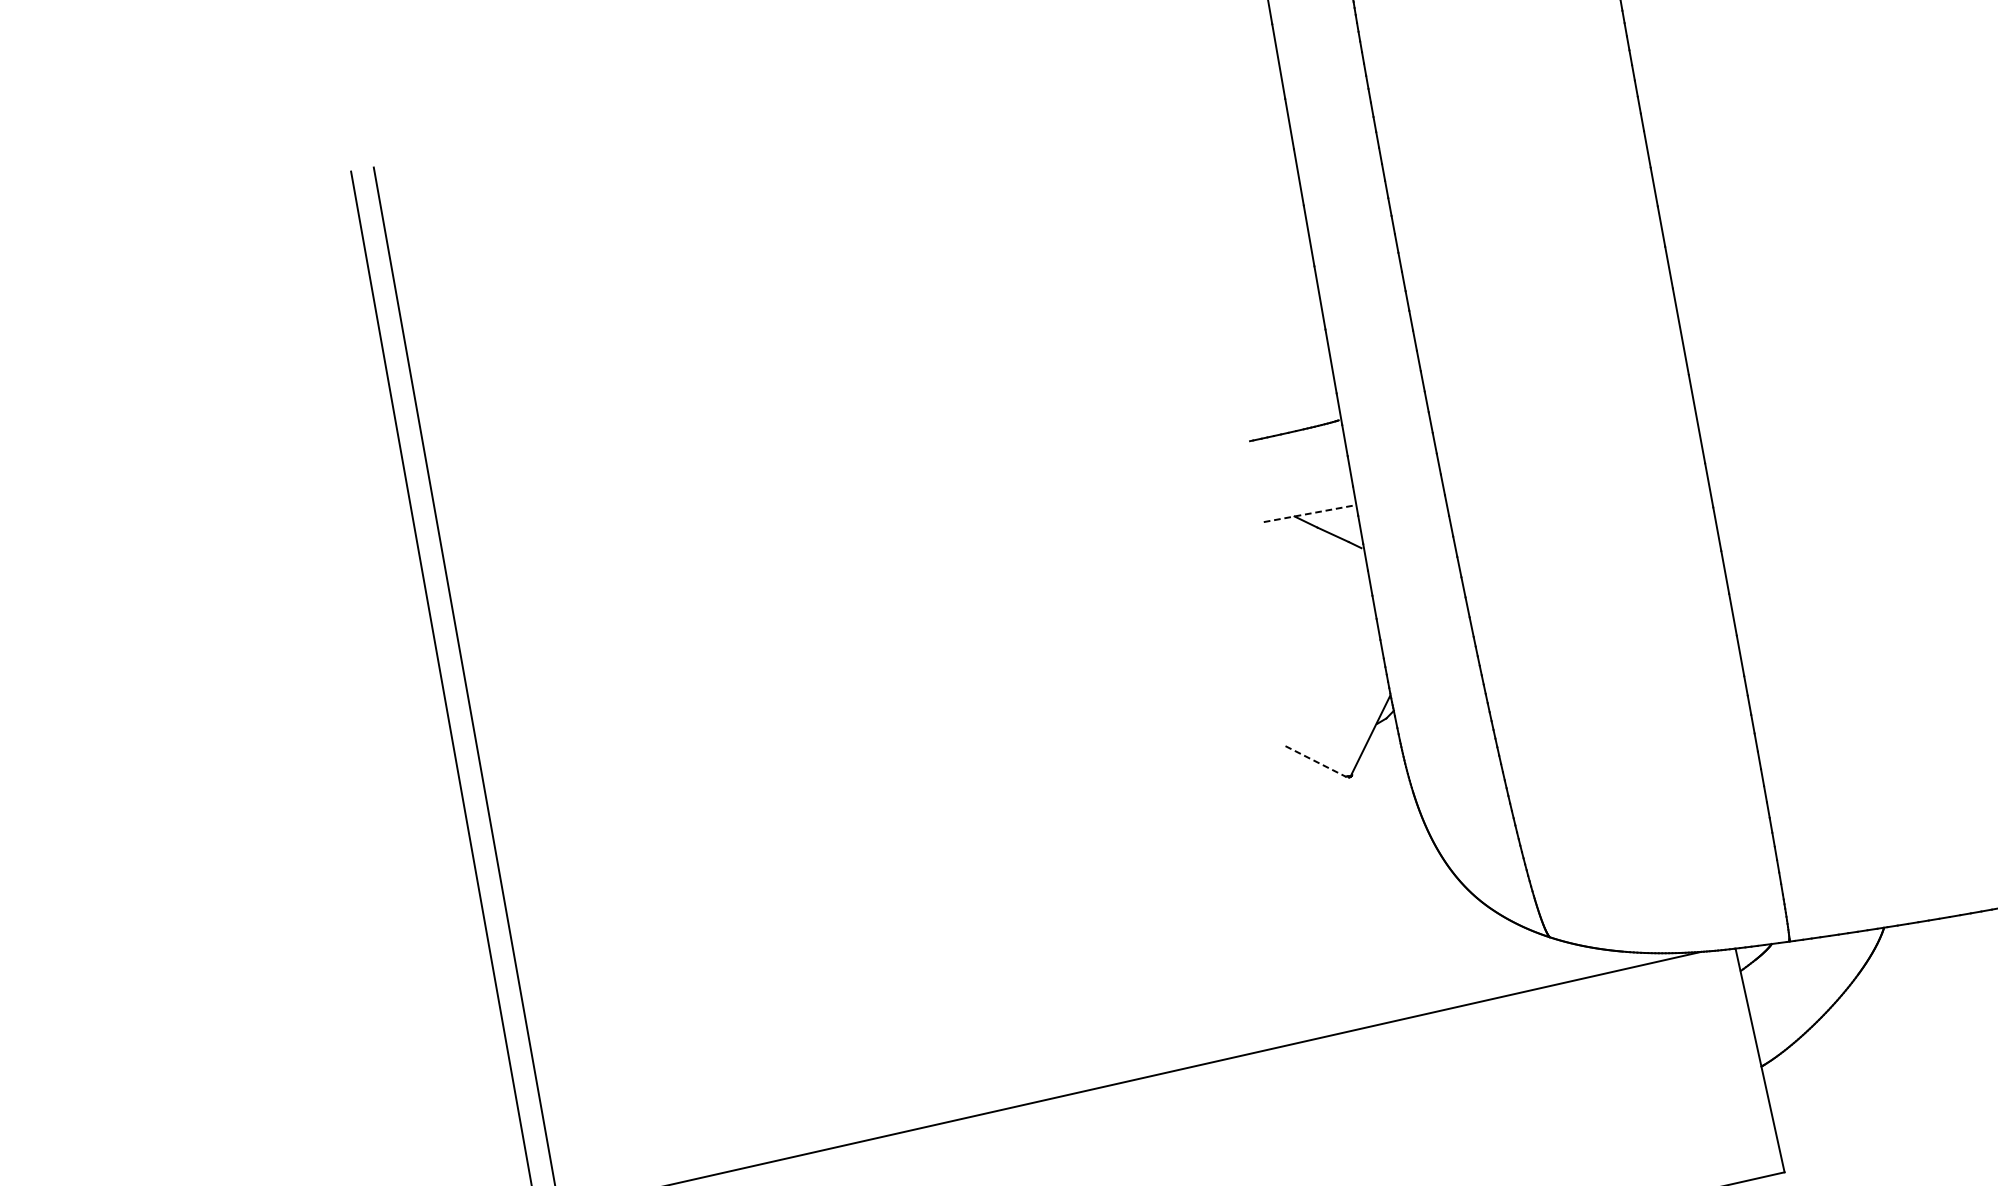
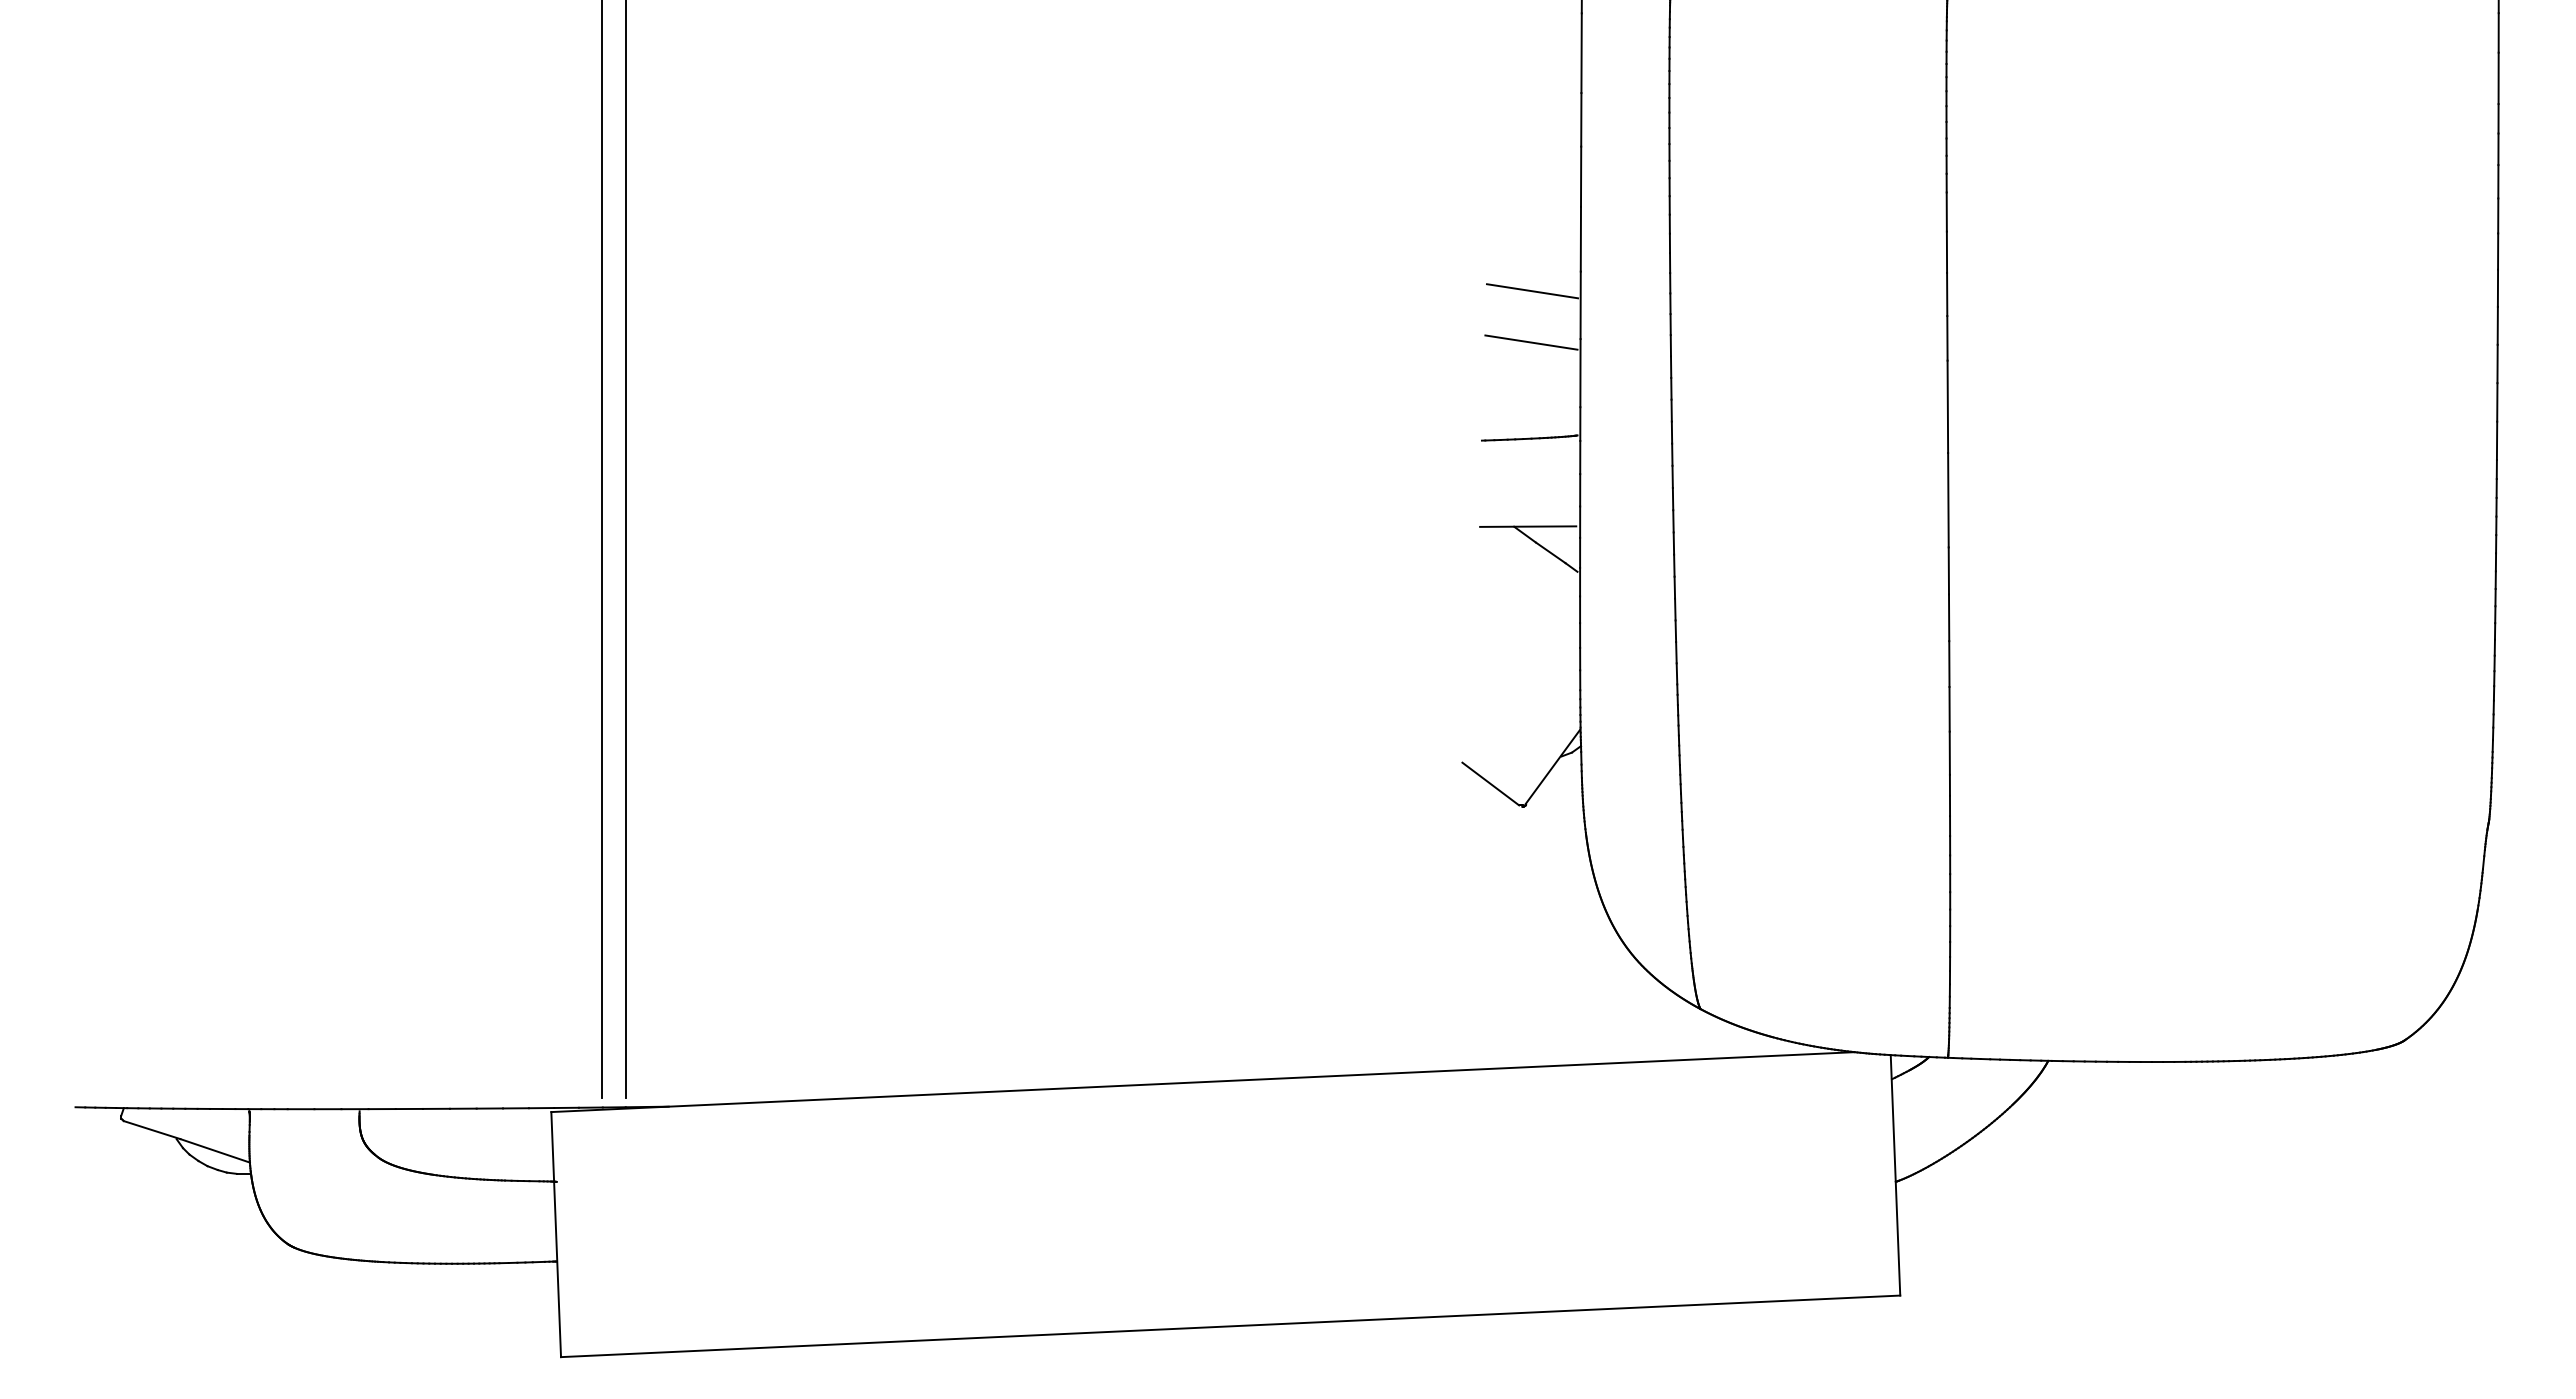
line: (1272, 293) -> (1532, 291), added
line: (1280, 340) -> (1531, 342), added
line: (1307, 514) -> (1527, 526), dashed -> solid
line: (1315, 761) -> (1490, 784), dashed -> solid

